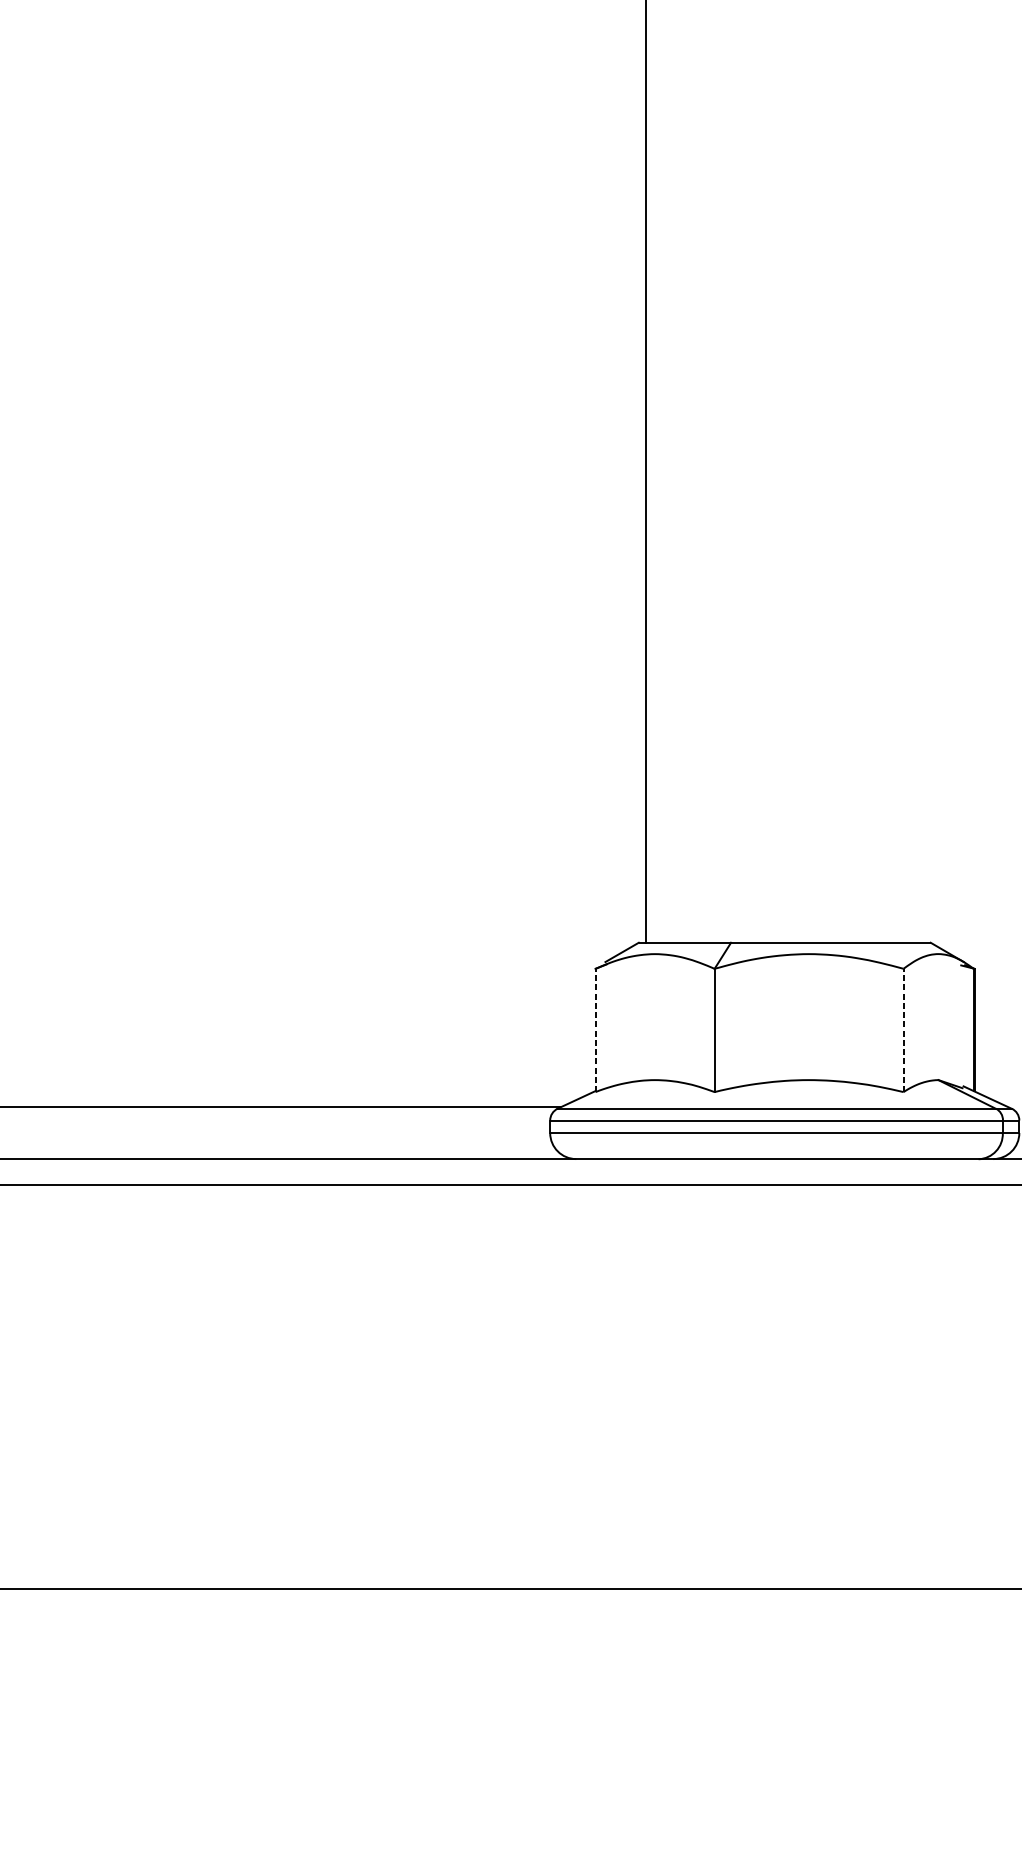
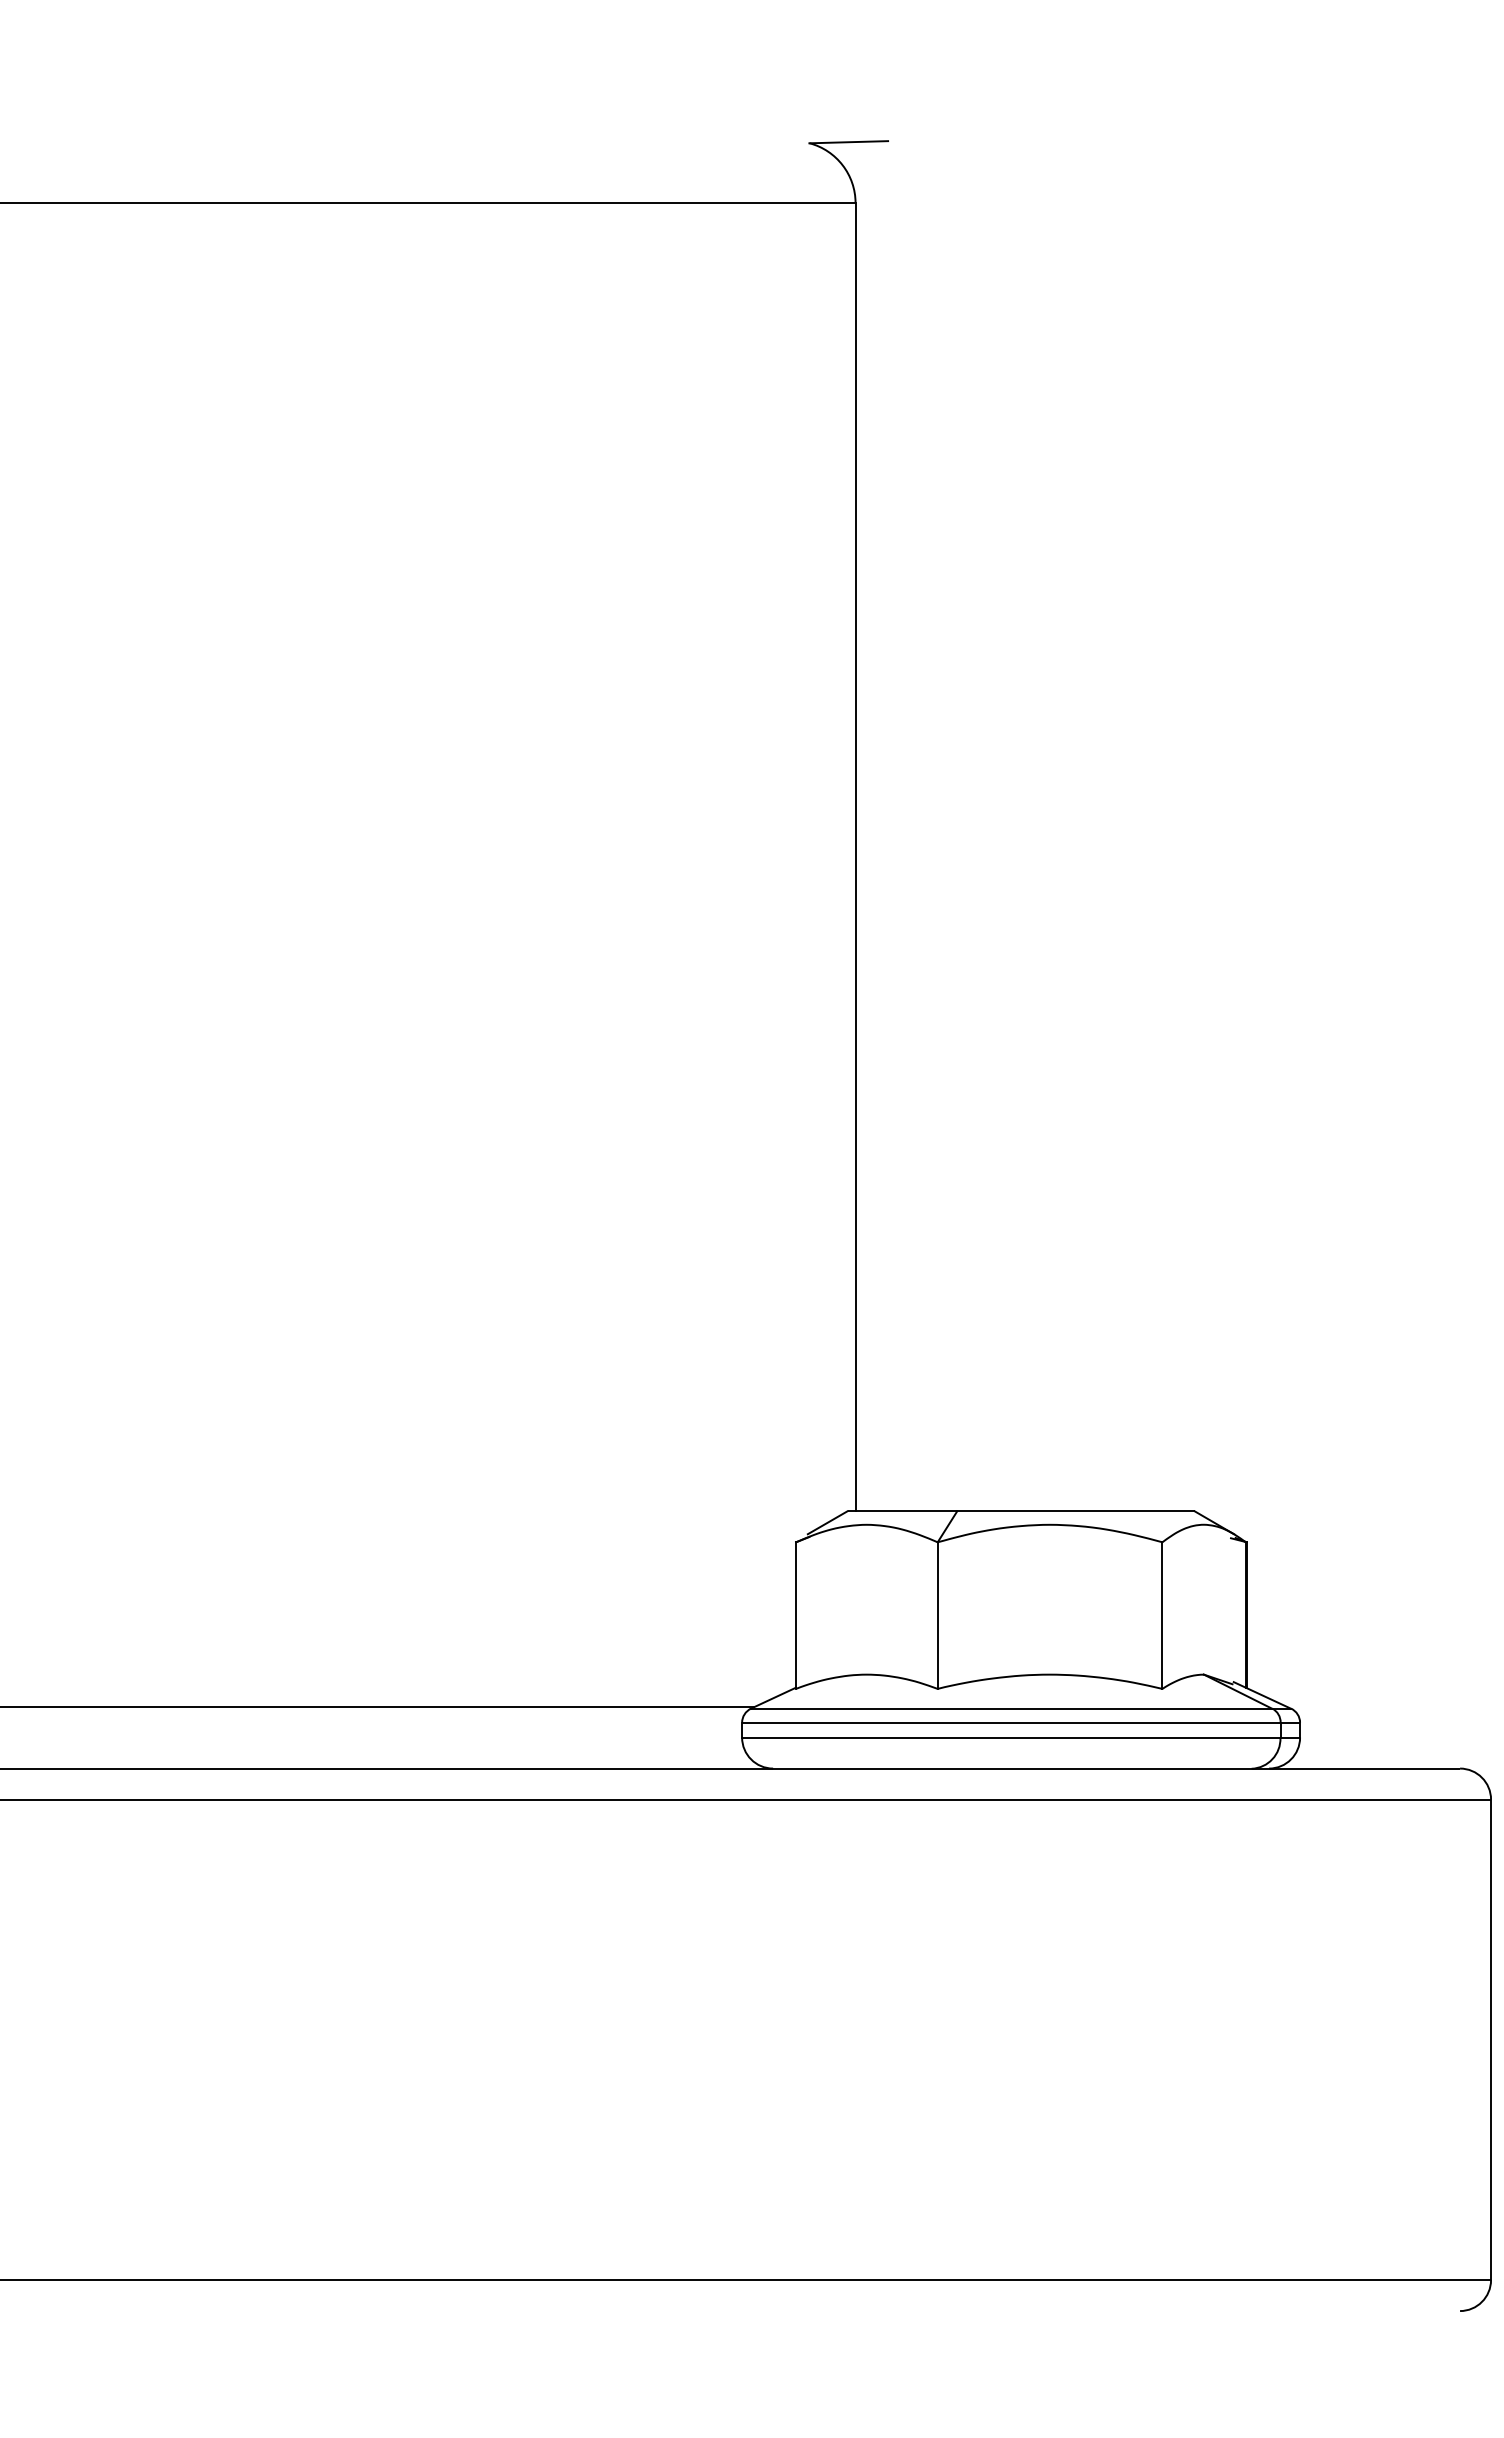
line: (595, 1030) -> (796, 1615), dashed -> solid
line: (903, 1030) -> (1162, 1615), dashed -> solid

